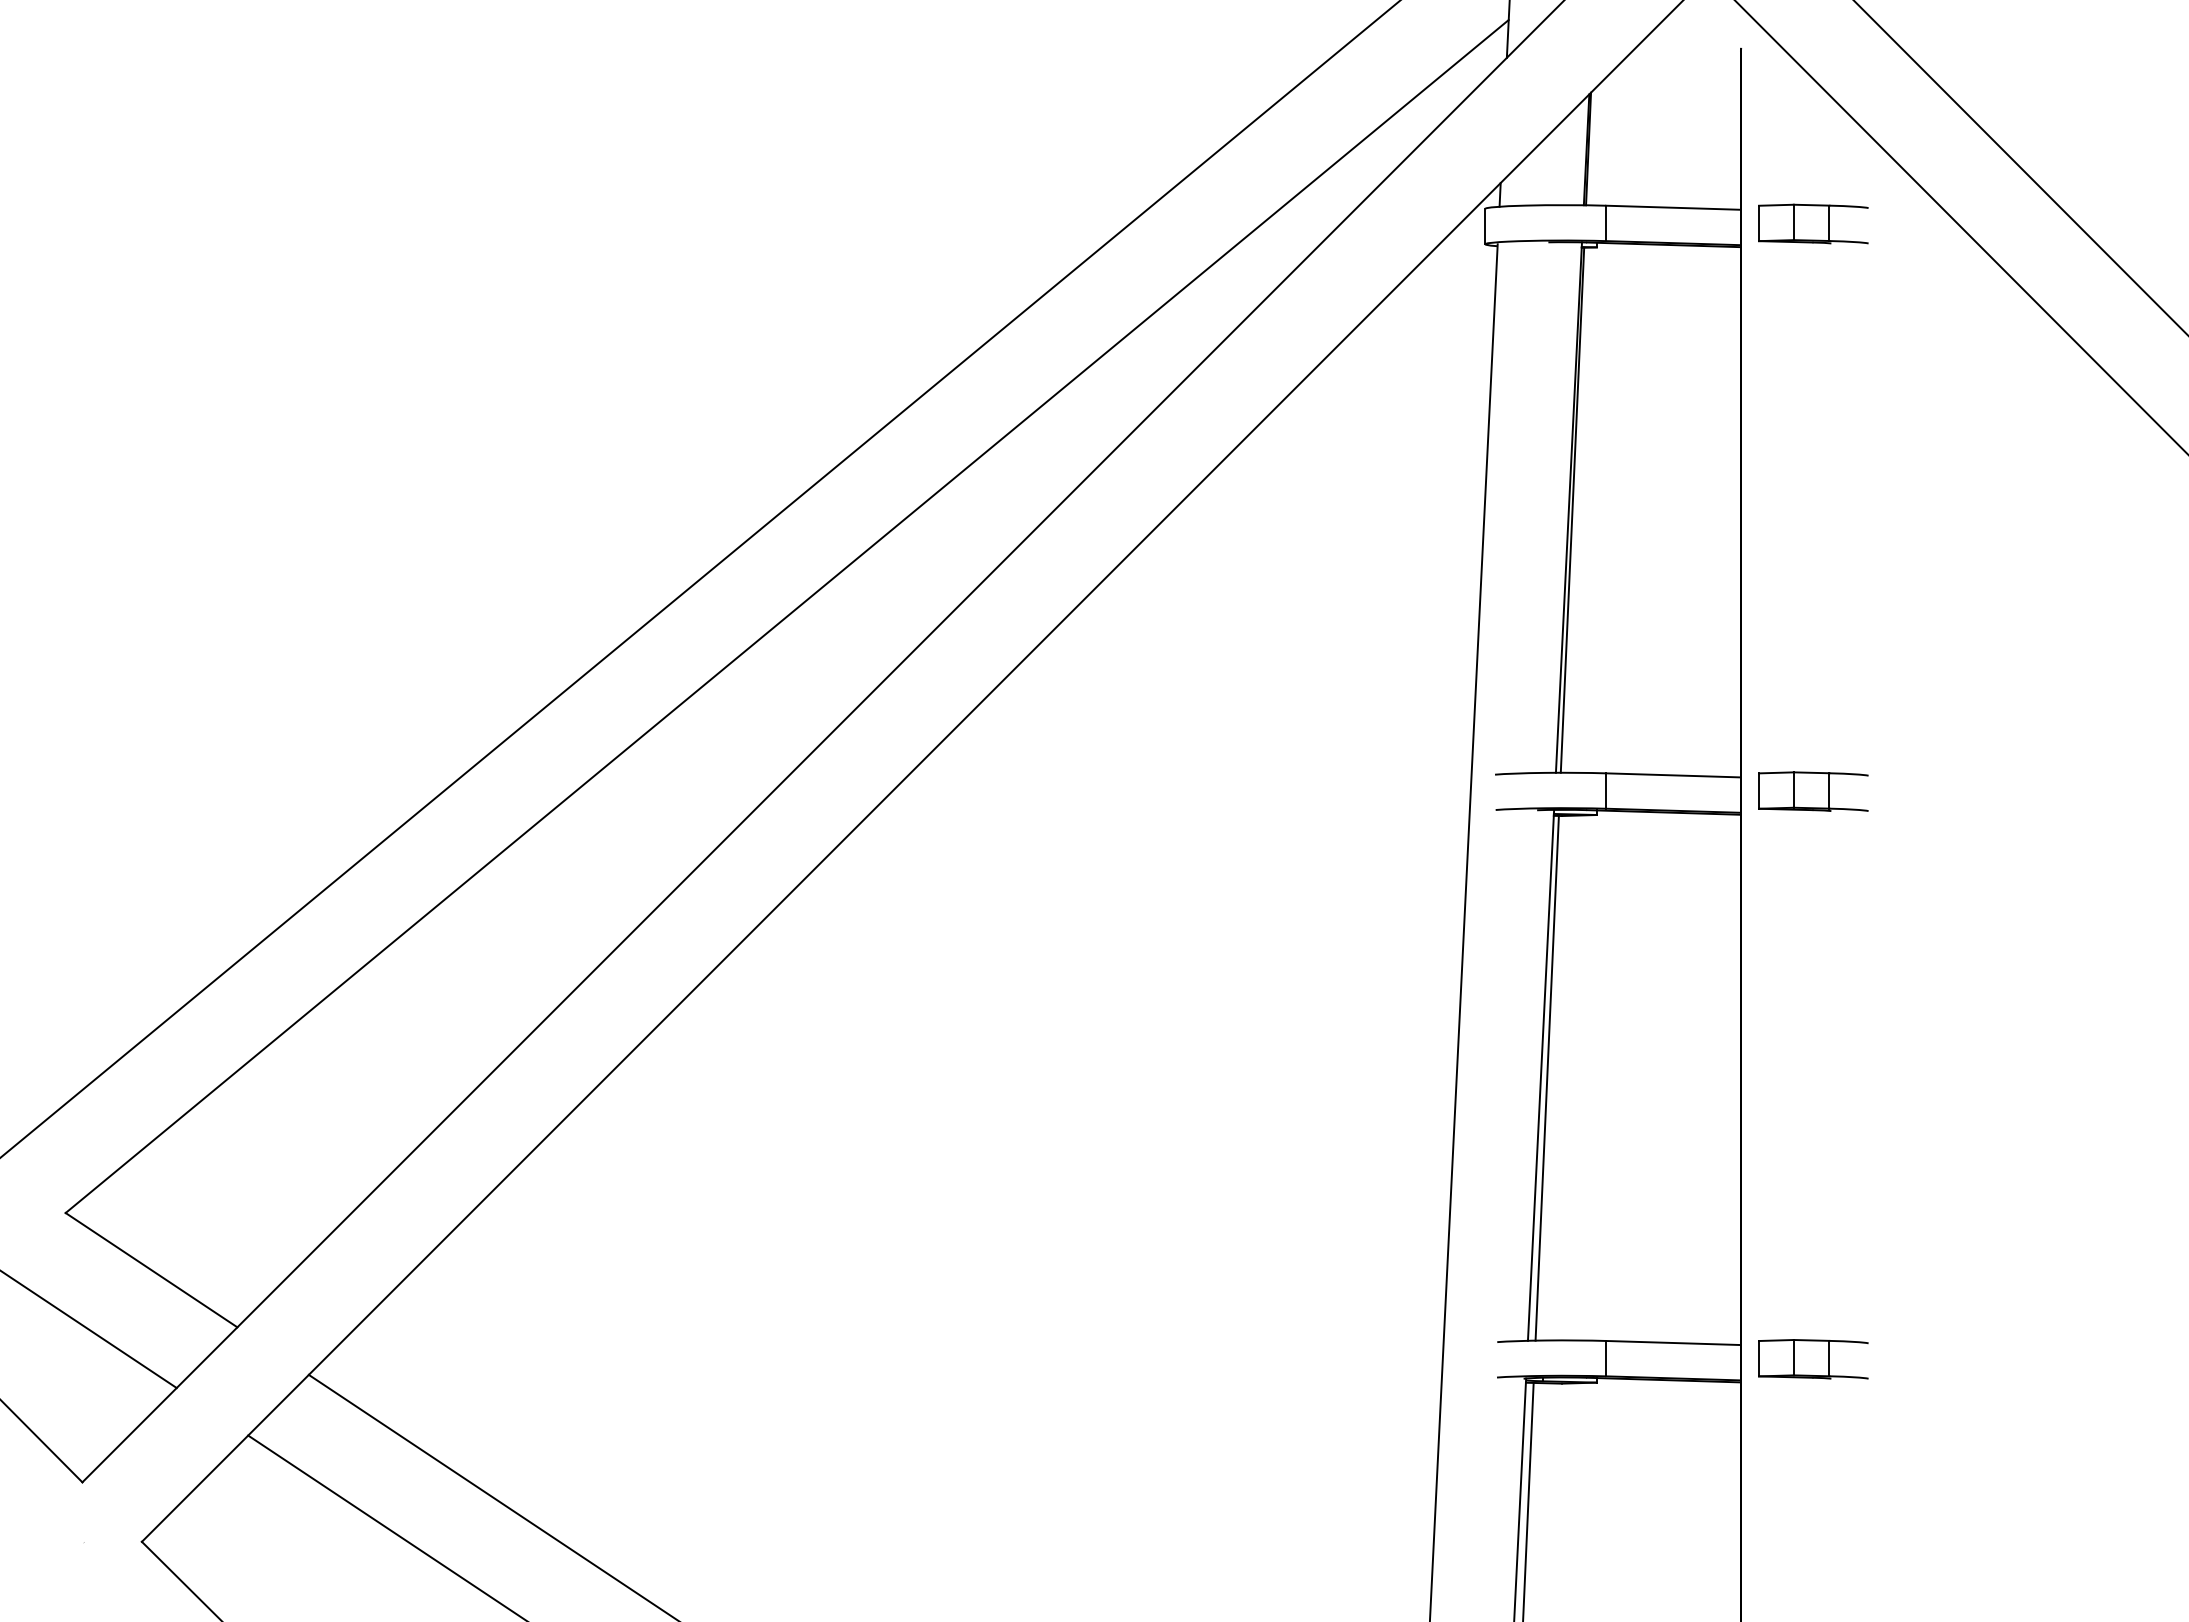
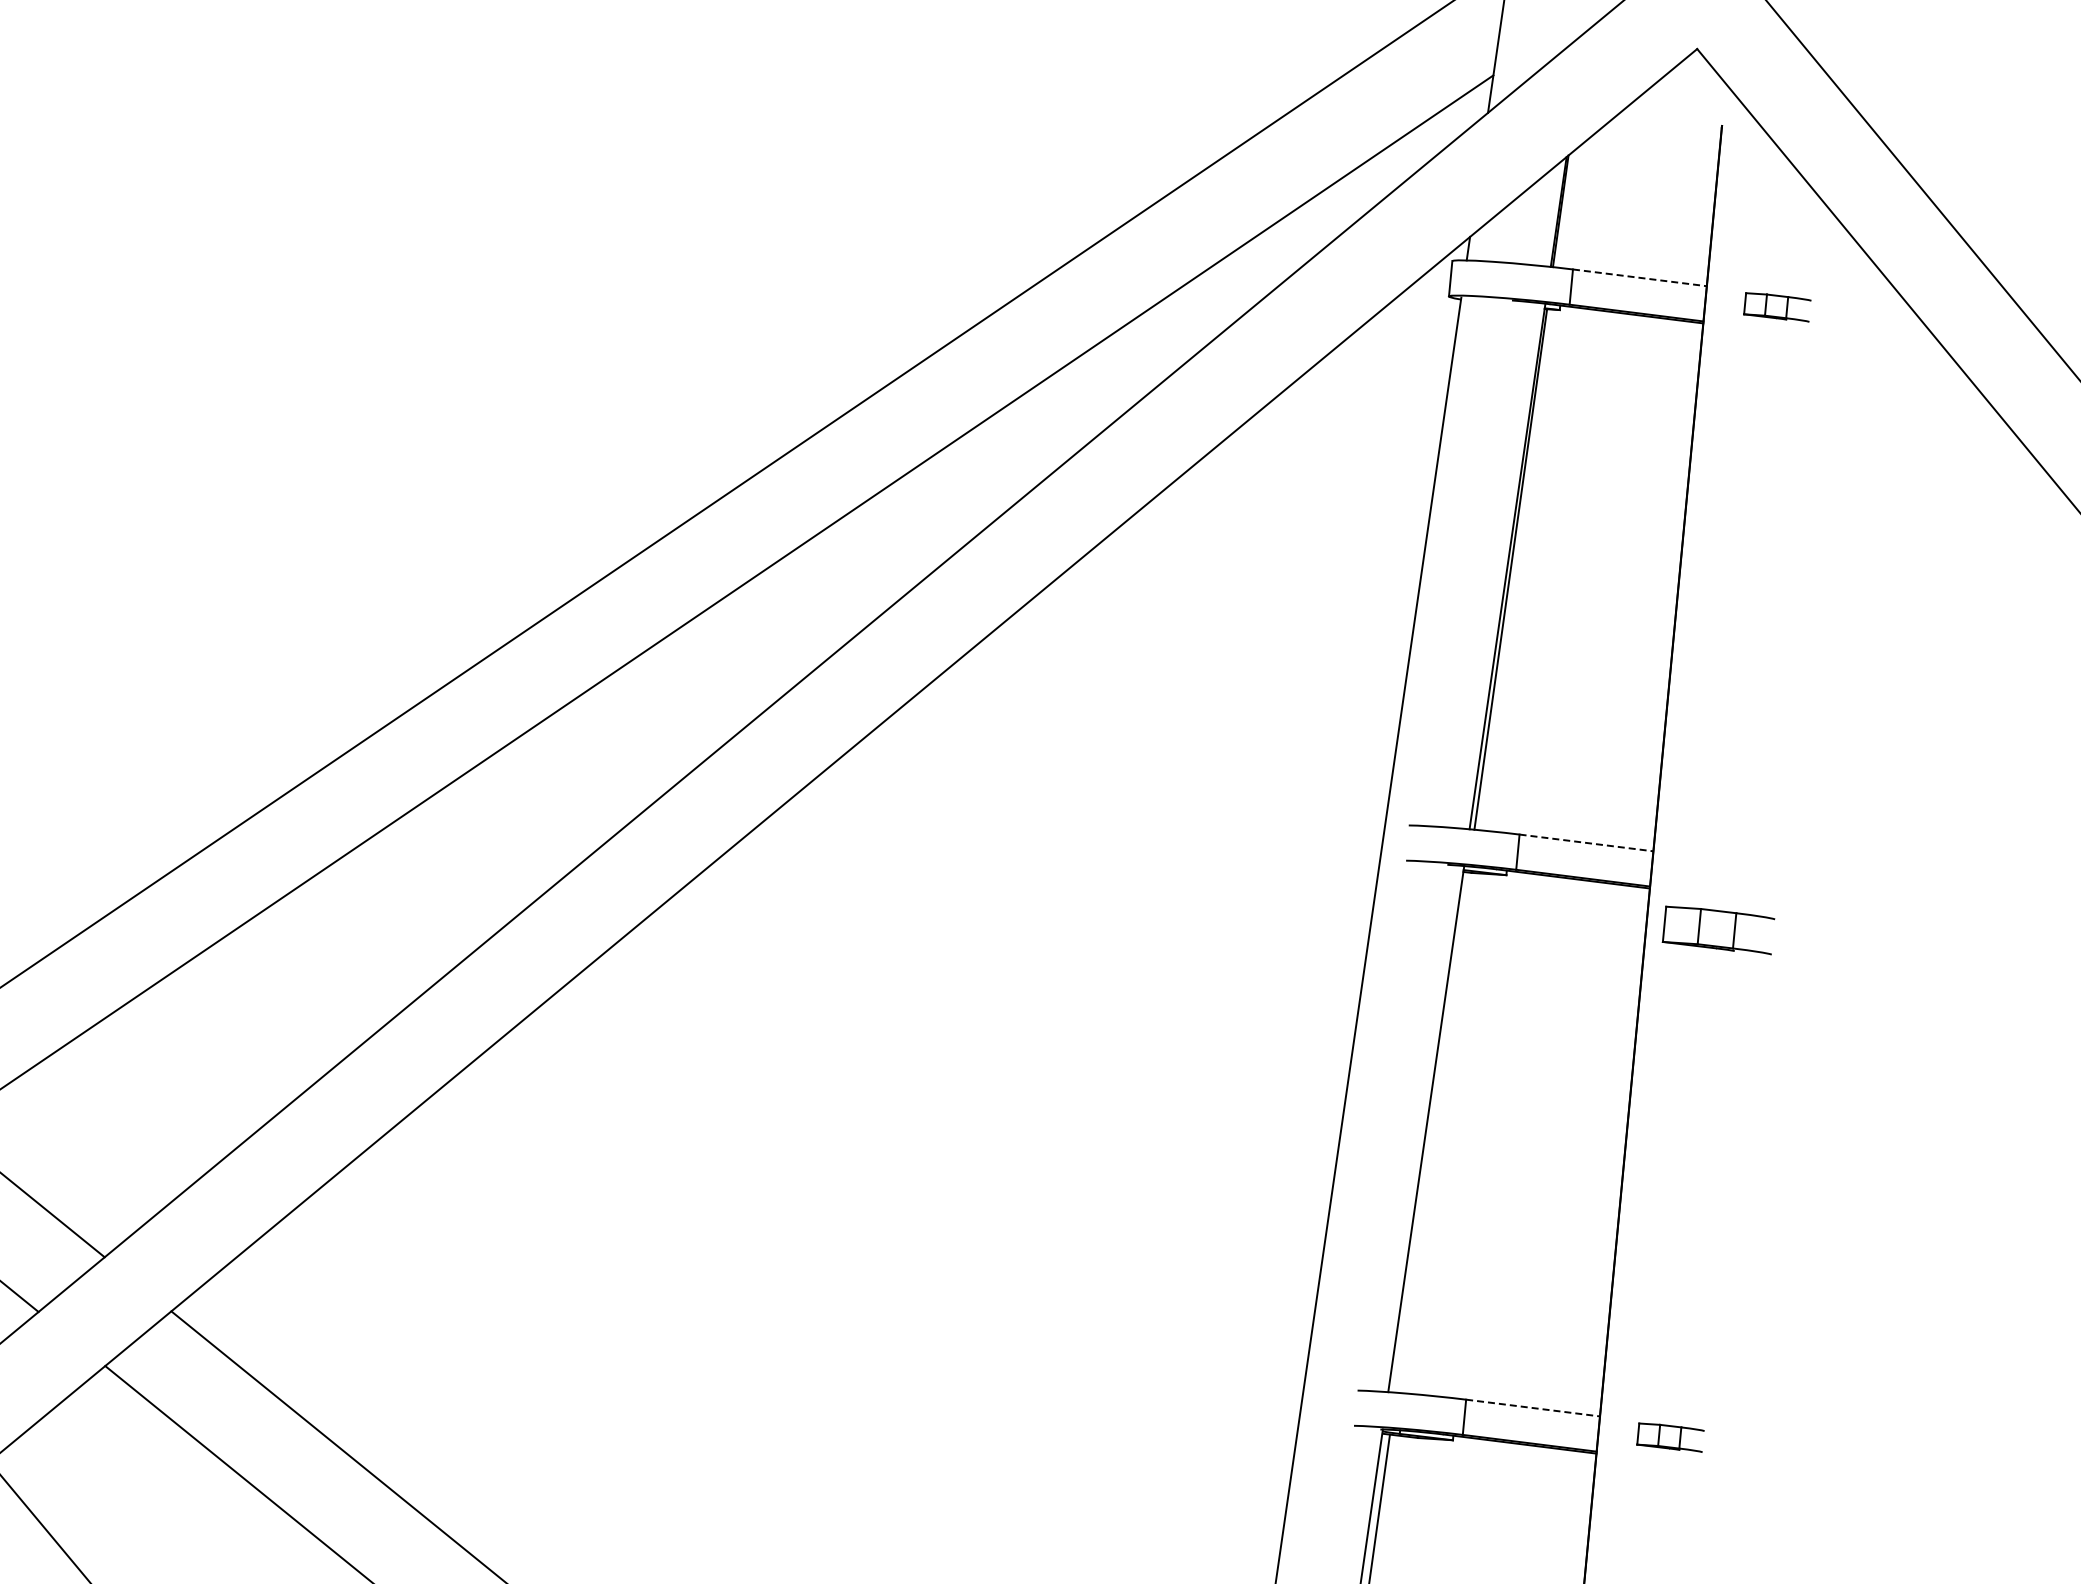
line: (1674, 207) -> (1640, 277), solid -> dashed
part: (1813, 223) -> (1777, 306), size x0.6
line: (1674, 775) -> (1587, 843), solid -> dashed
part: (1813, 791) -> (1718, 929), moved
line: (1546, 1077) -> (1431, 1131), removed
line: (1674, 1343) -> (1533, 1408), solid -> dashed
part: (1813, 1359) -> (1670, 1437), size x0.6

